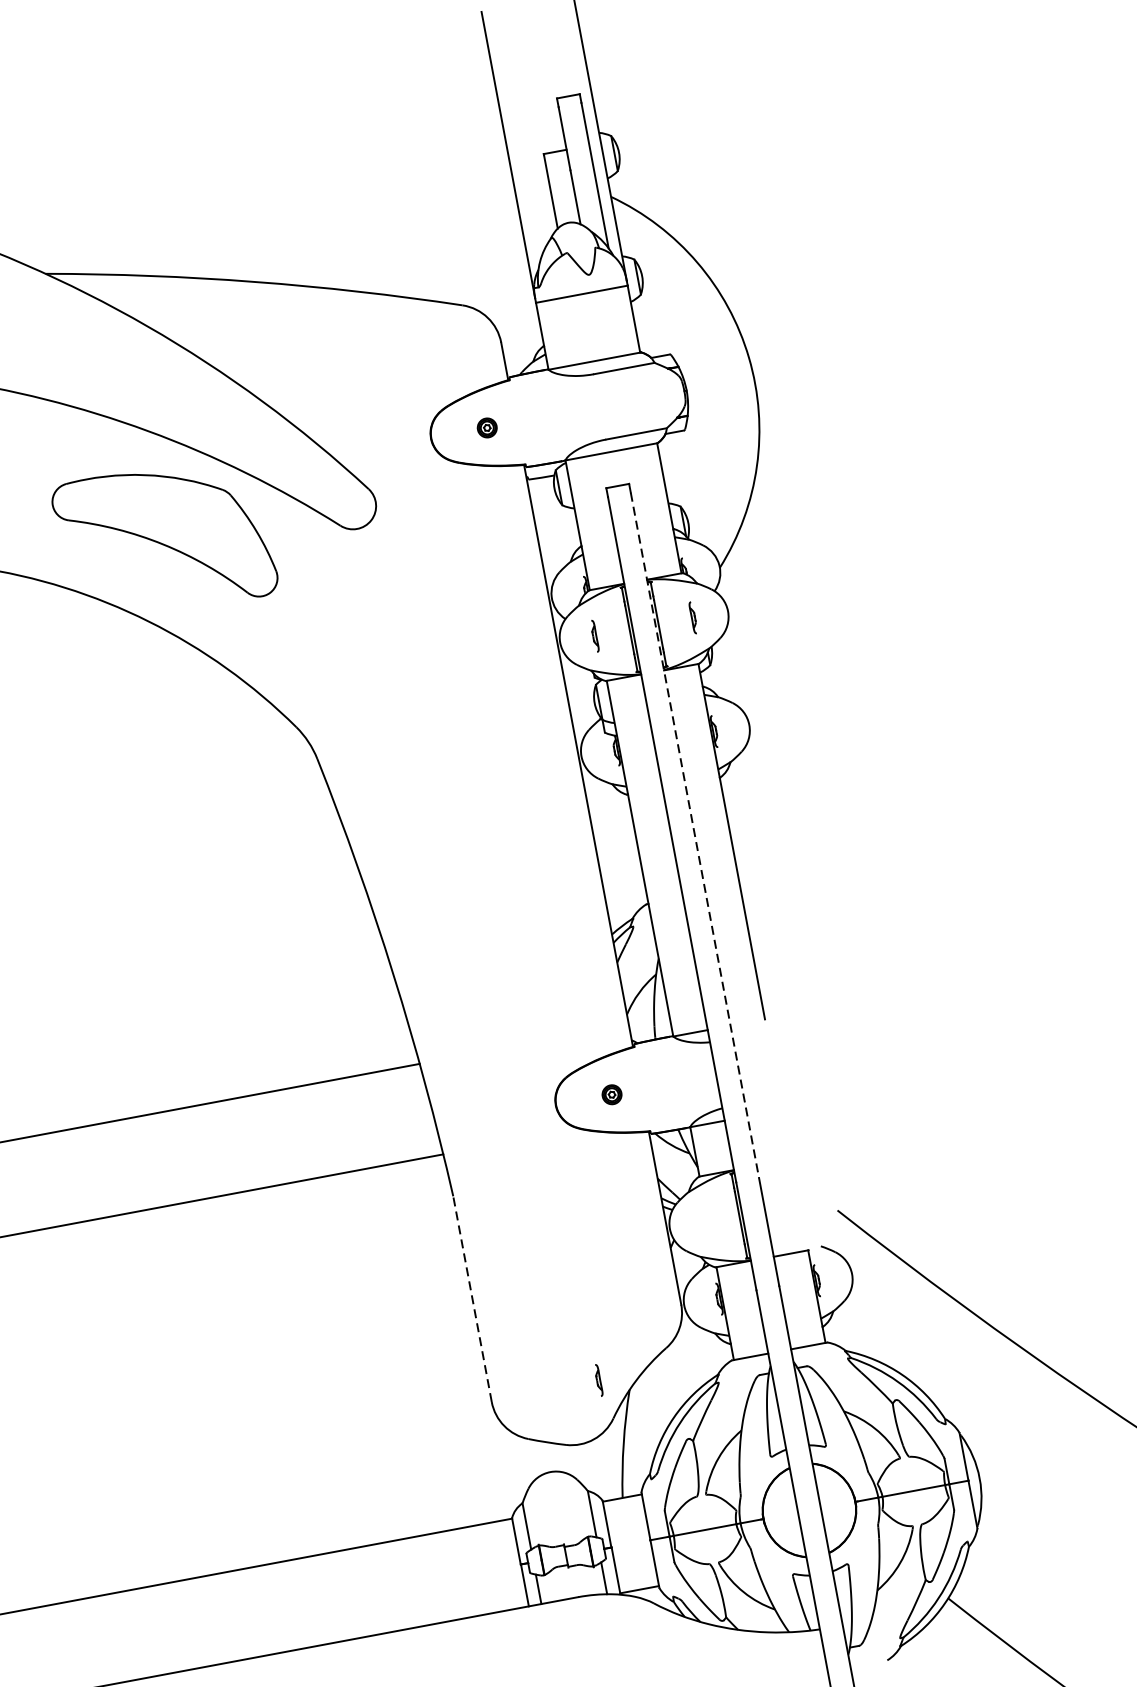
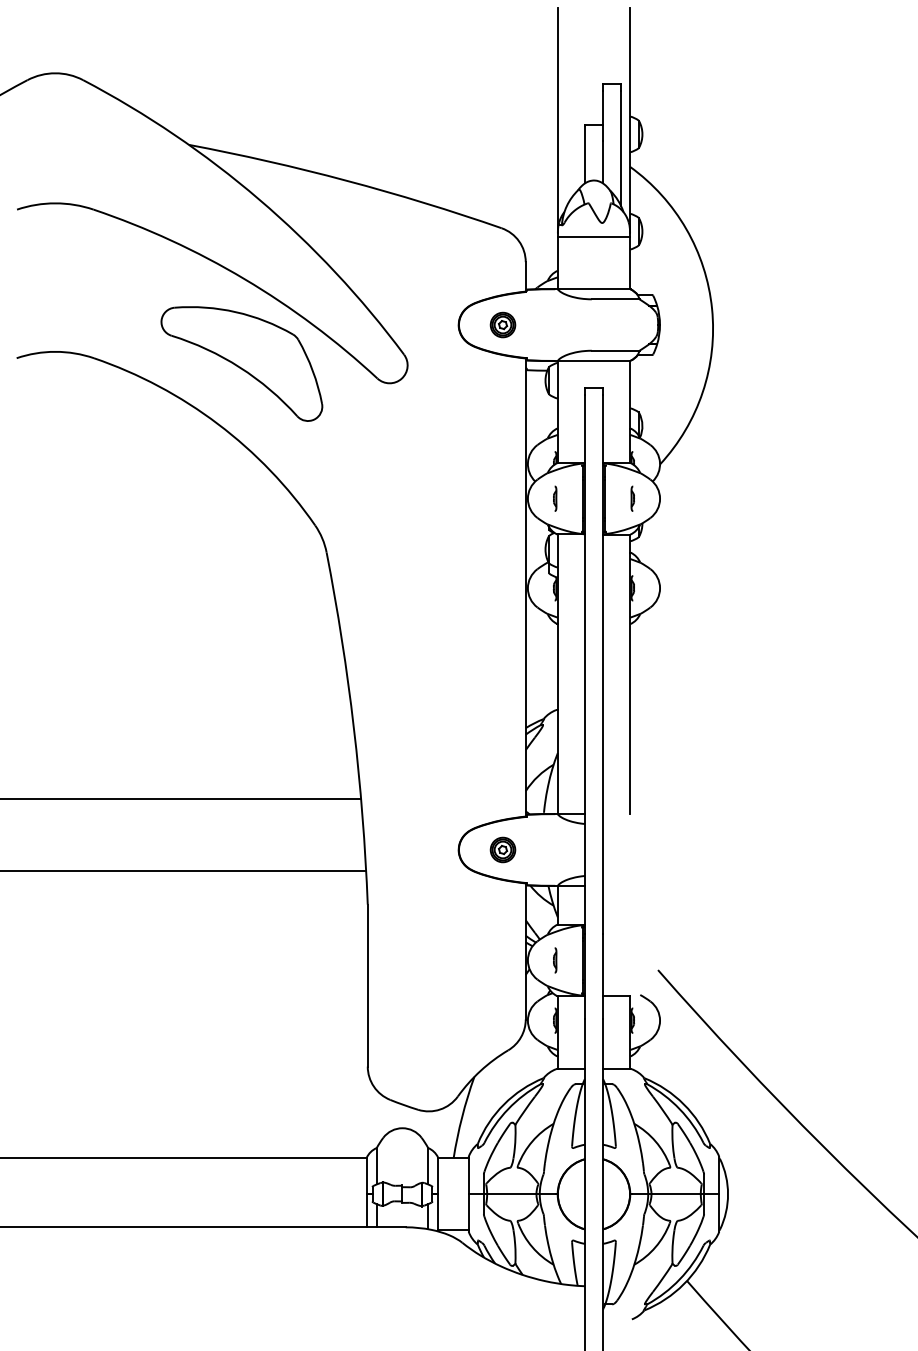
part: (486, 427) -> (502, 324), size x1.67
line: (694, 835) -> (602, 664), dashed -> solid
part: (611, 1094) -> (502, 849), size x1.67
line: (472, 1299) -> (367, 985), dashed -> solid
line: (599, 1380) -> (555, 960), moved

